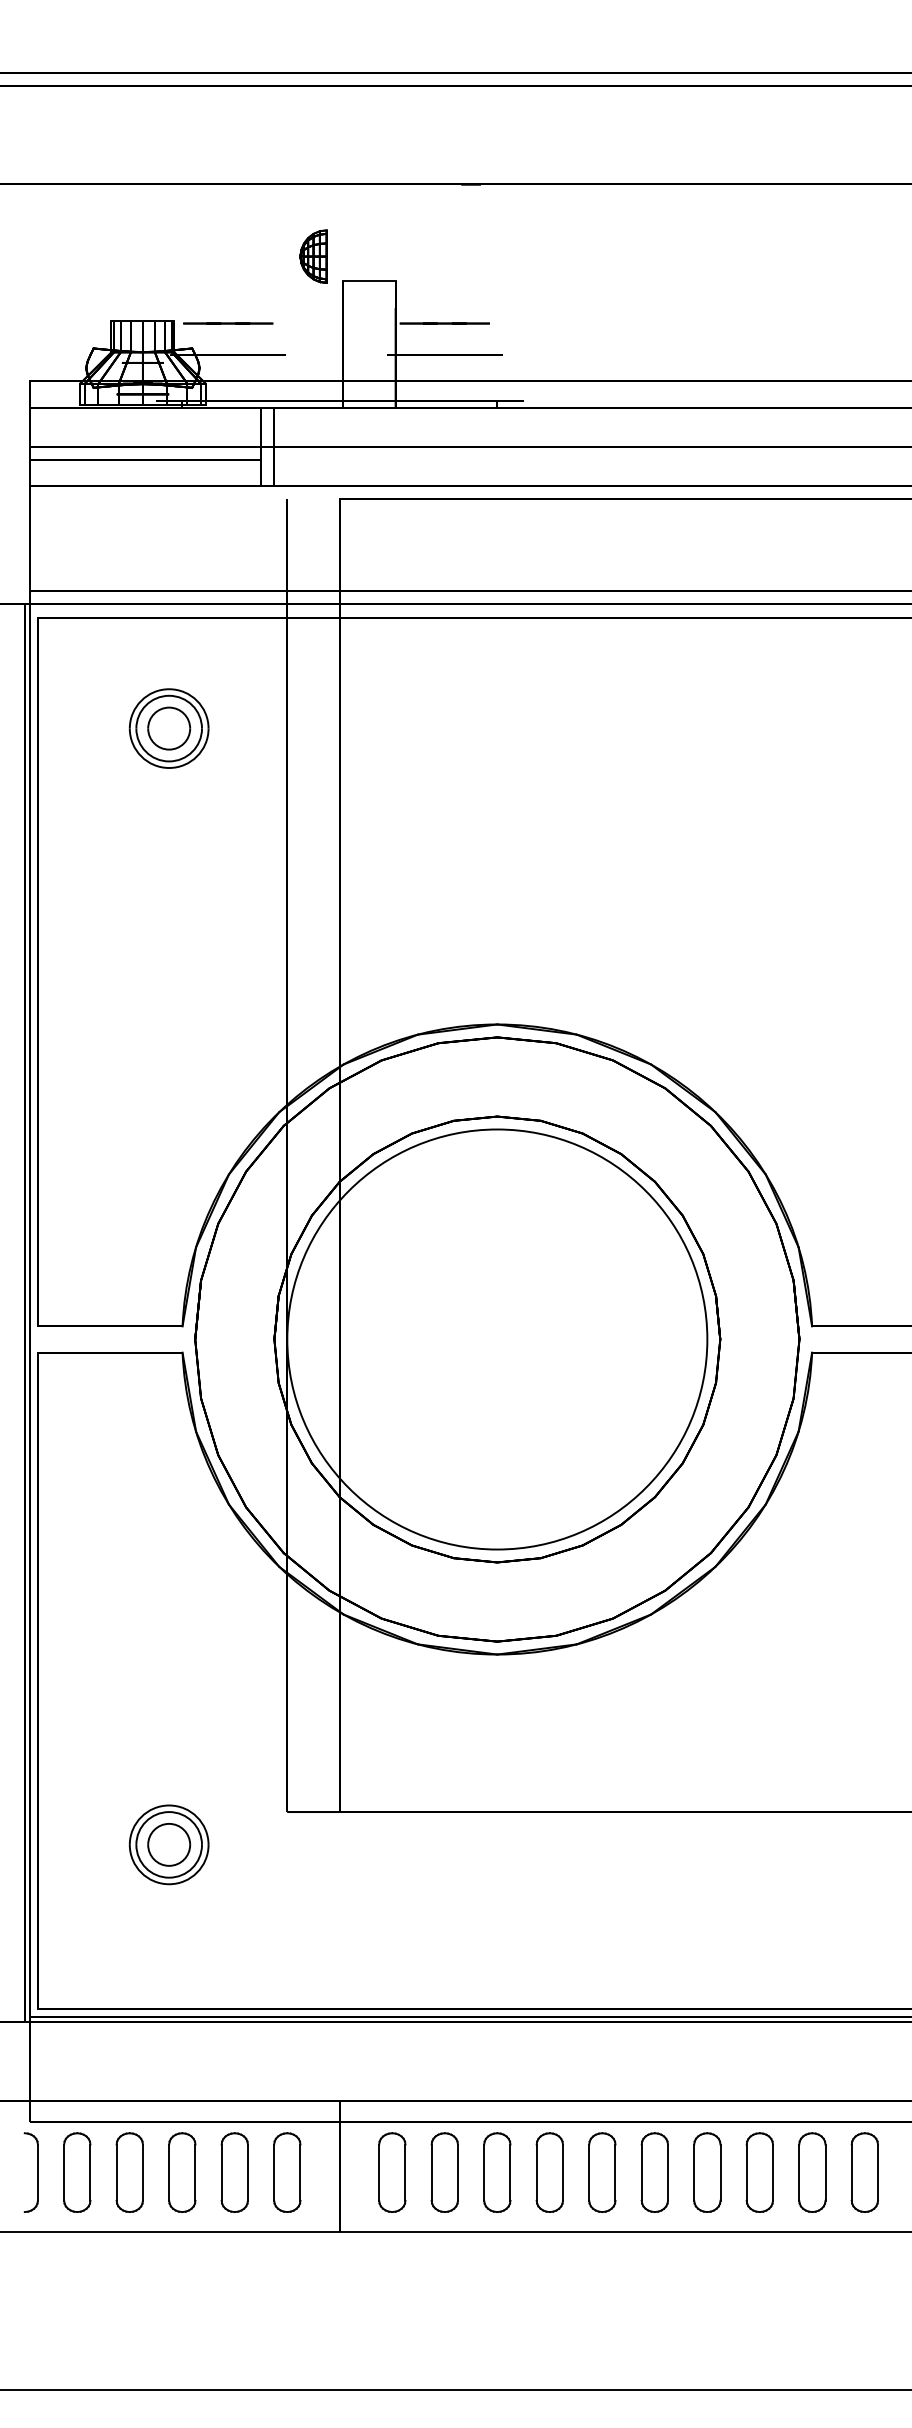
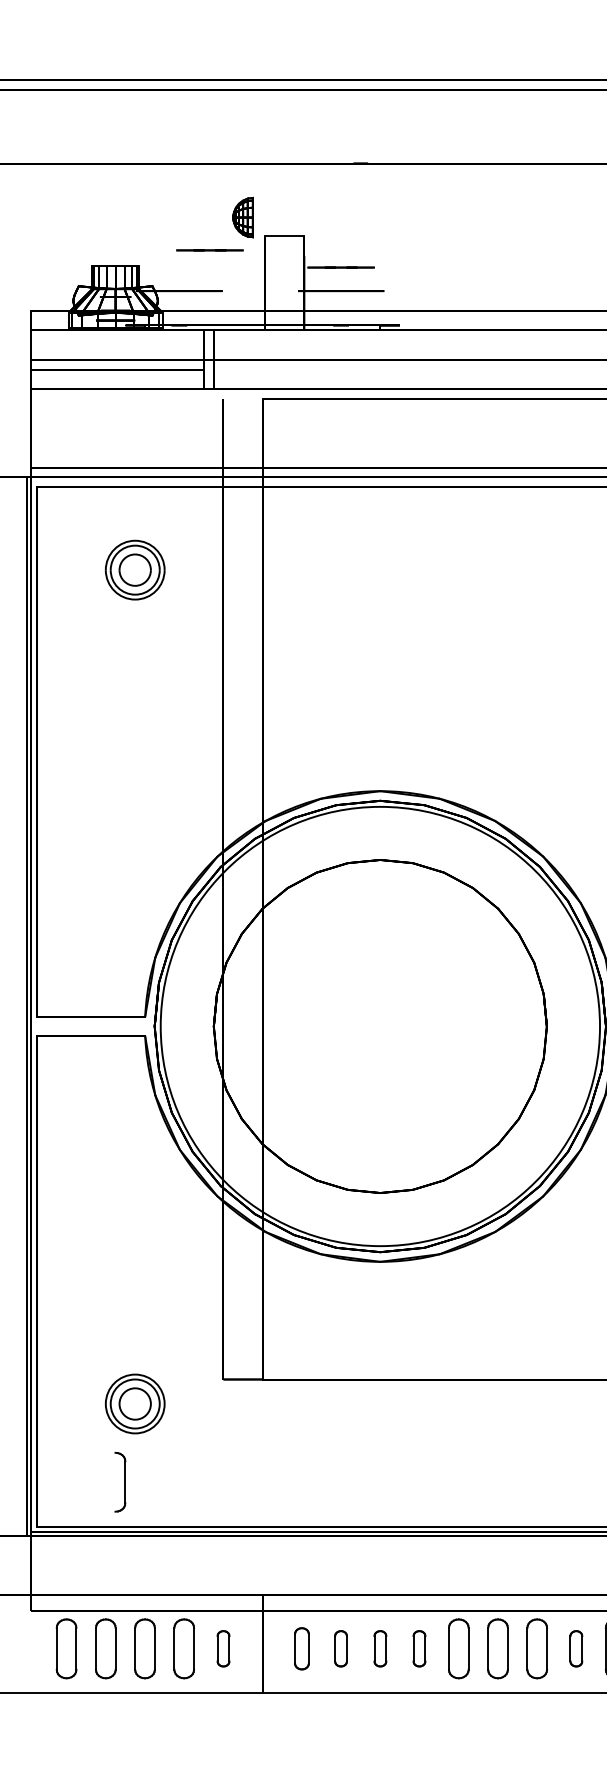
line: (228, 323) -> (210, 250), moved
circle: (497, 1339) -> (380, 1026), size x1.4
part: (37, 2172) -> (125, 1482), moved
part: (287, 2172) -> (223, 1648), size x0.6
part: (392, 2172) -> (302, 1648), size x0.7
part: (444, 2172) -> (340, 1648), size x0.6
part: (497, 2172) -> (380, 1648), size x0.6
part: (549, 2172) -> (419, 1648), size x0.6
part: (759, 2172) -> (576, 1648), size x0.6

